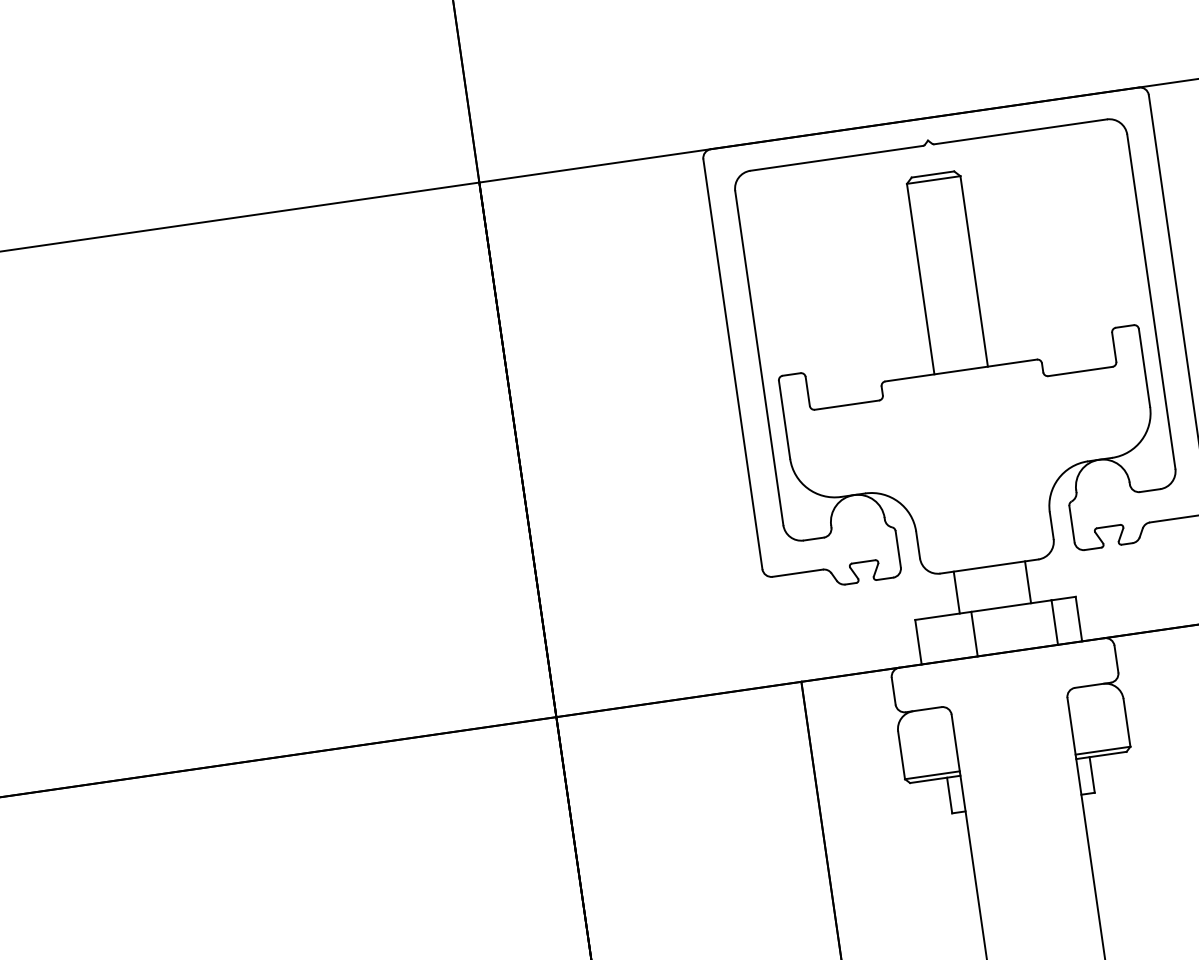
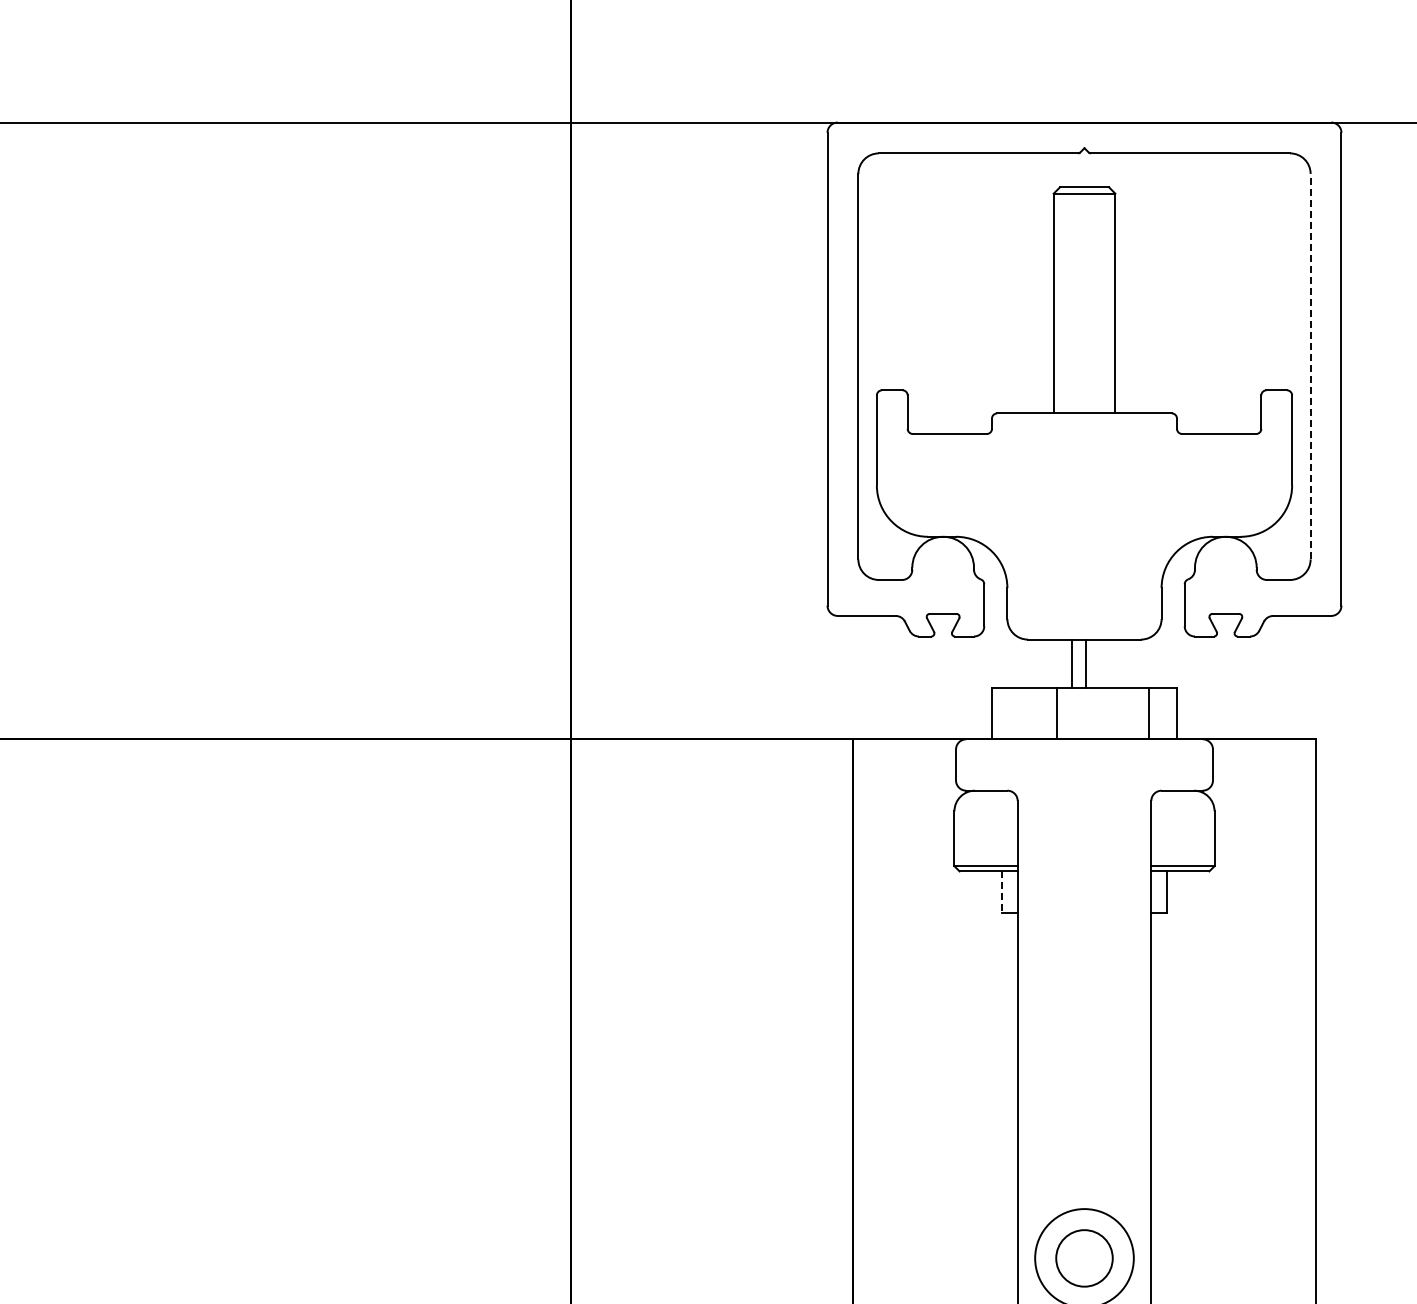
line: (1151, 301) -> (1310, 366), solid -> dashed
line: (1027, 582) -> (1071, 663), moved
line: (956, 592) -> (1086, 663), moved
line: (949, 795) -> (1002, 891), solid -> dashed

